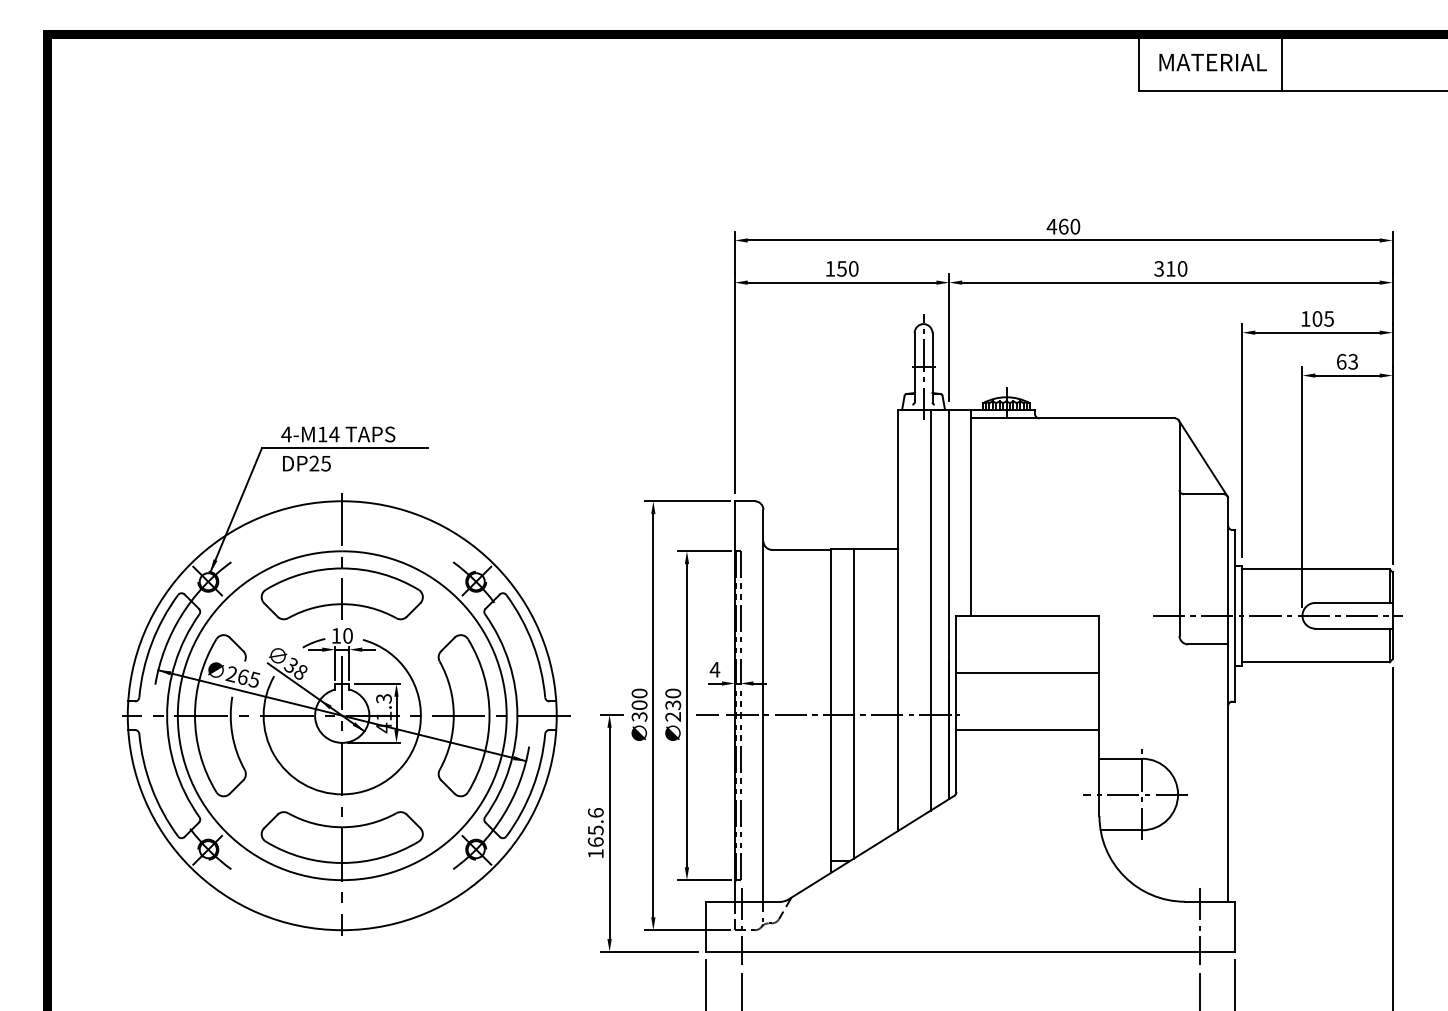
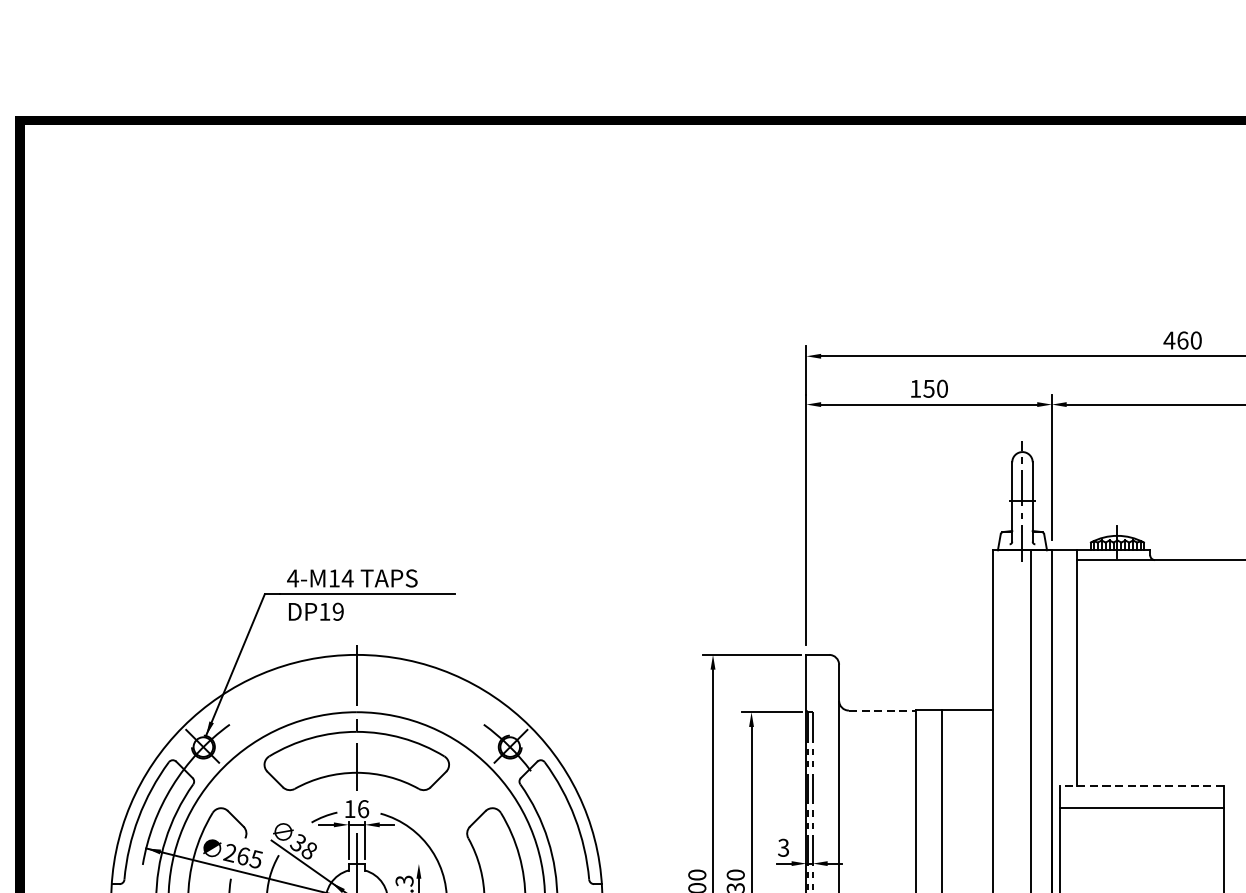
text: (319, 463) -> (330, 611), DP25 -> DP19
line: (801, 549) -> (882, 710), solid -> dashed
line: (1027, 615) -> (1141, 785), solid -> dashed
text: (347, 635) -> (362, 808), 10 -> 16
text: (714, 669) -> (783, 847), 4 -> 3
line: (1027, 672) -> (1141, 807), moved
line: (377, 683) -> (397, 863), removed

